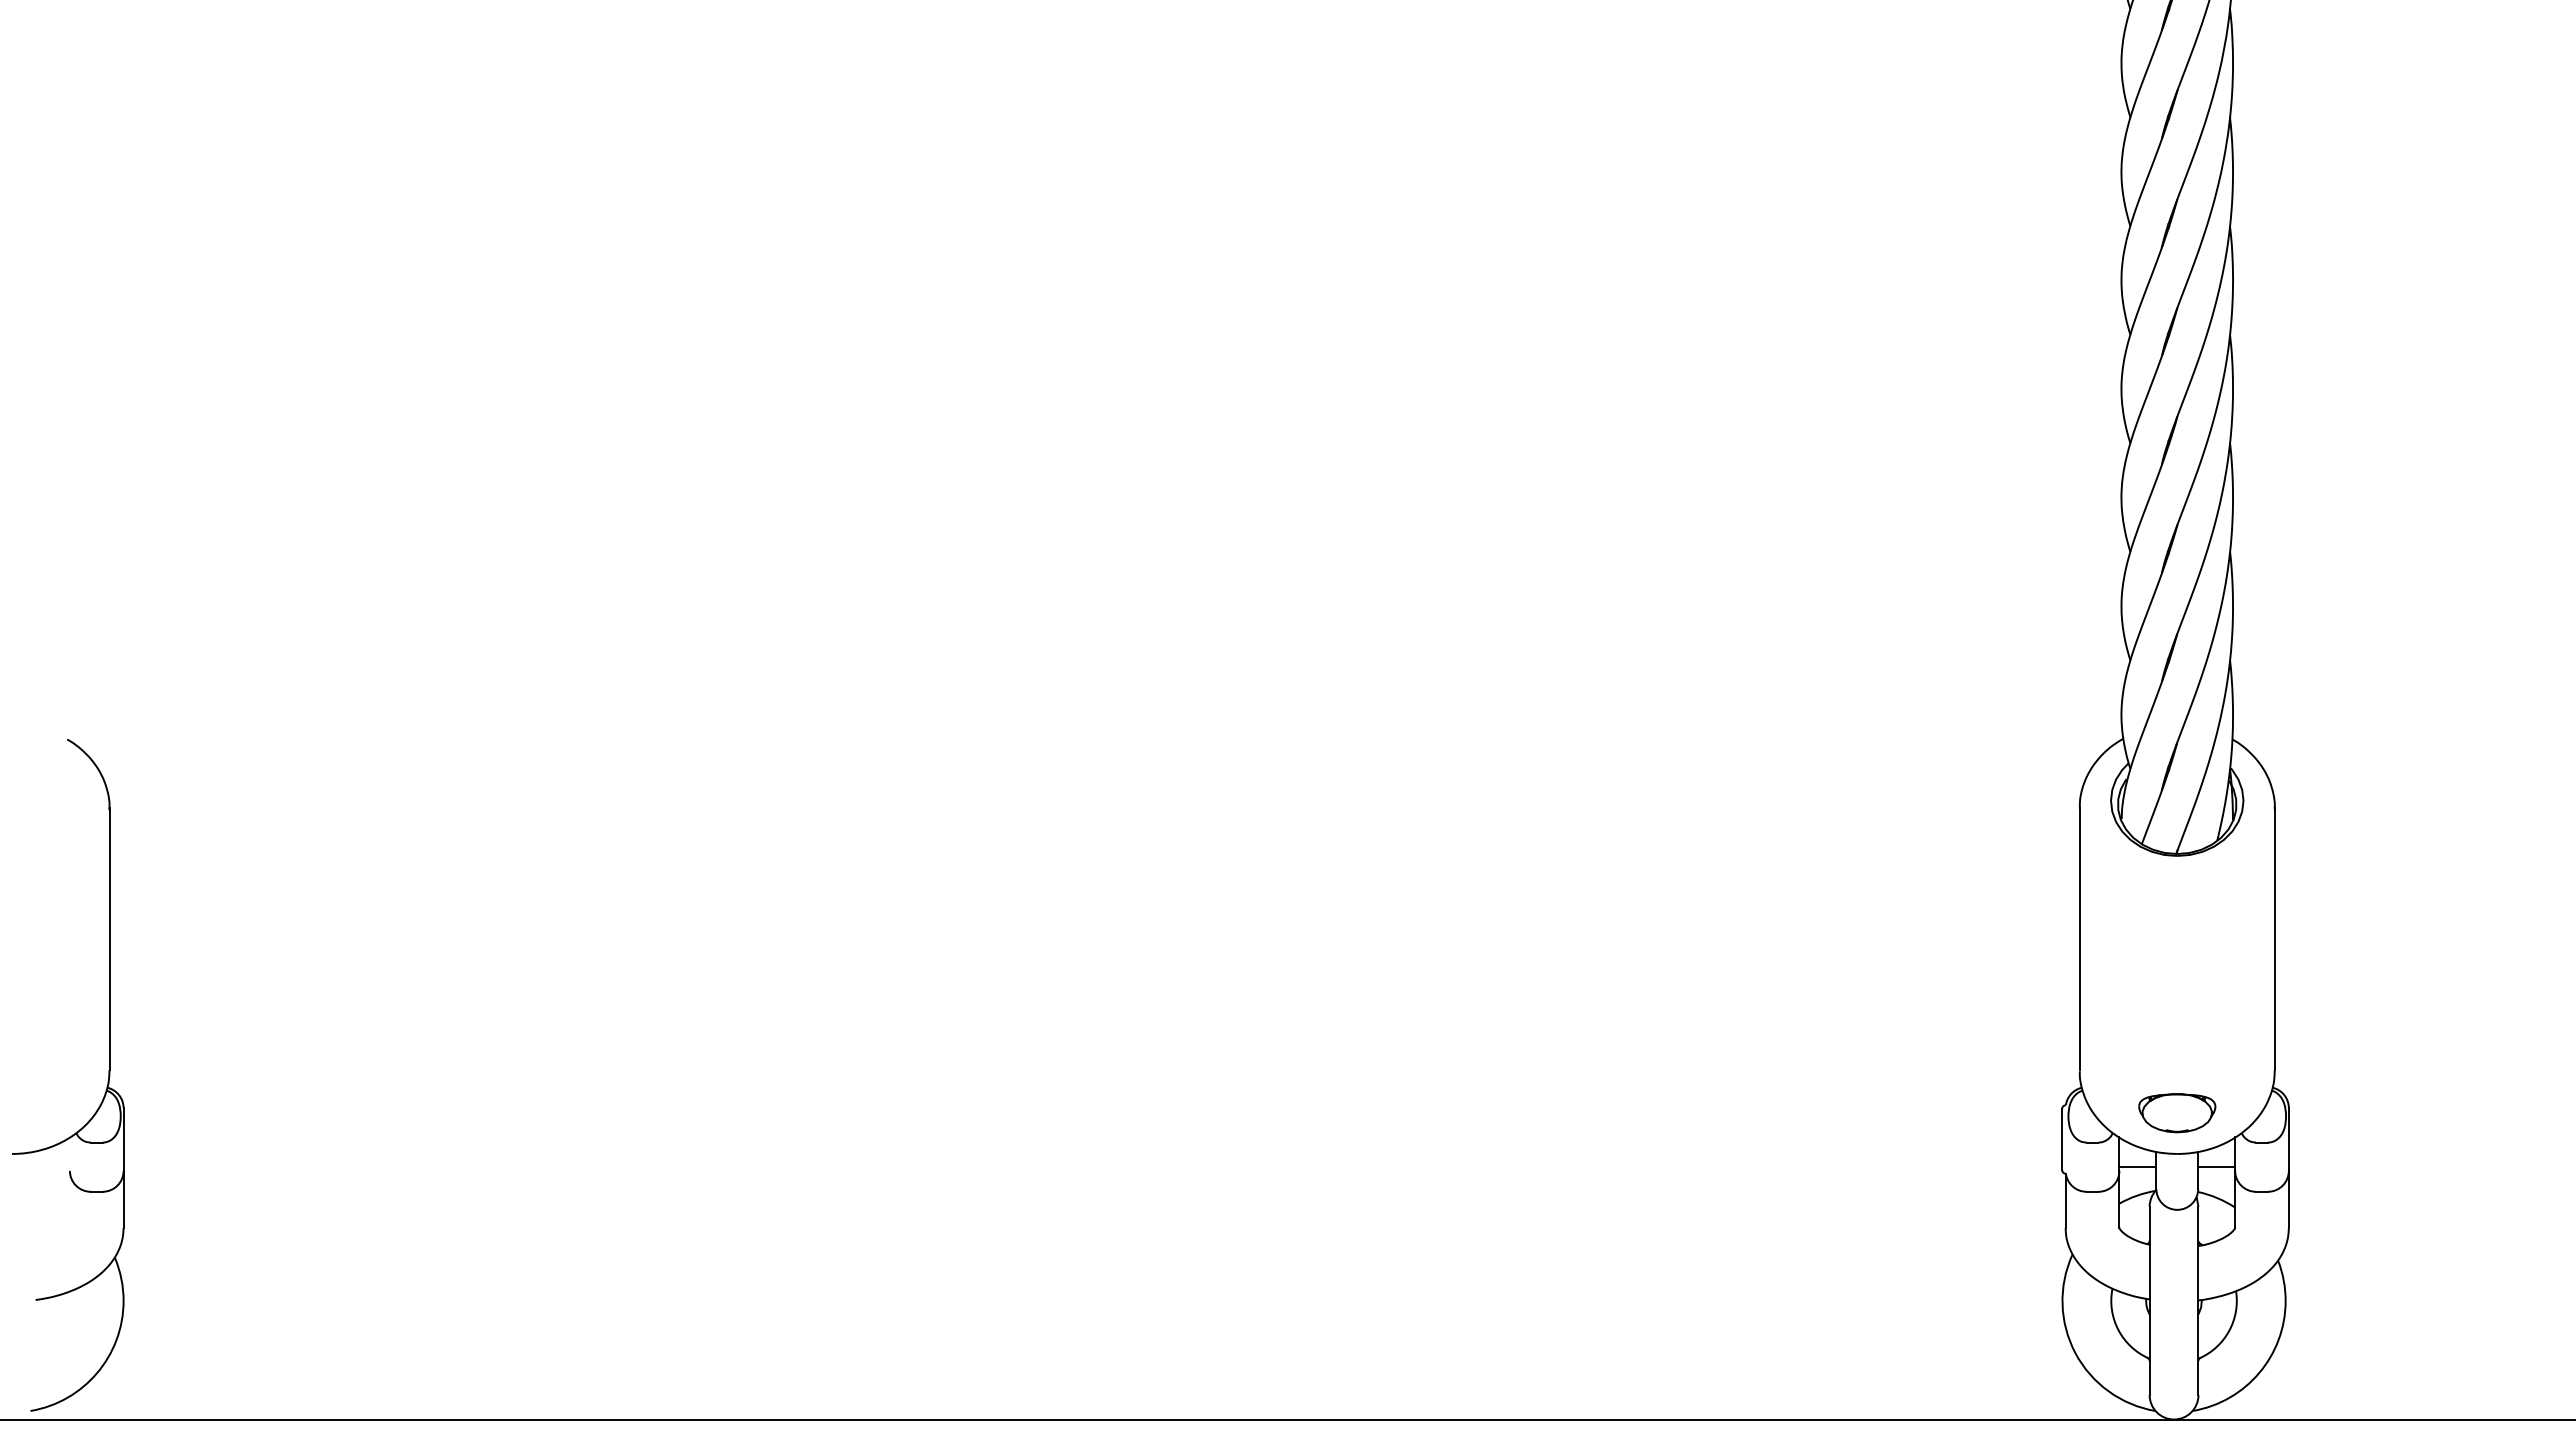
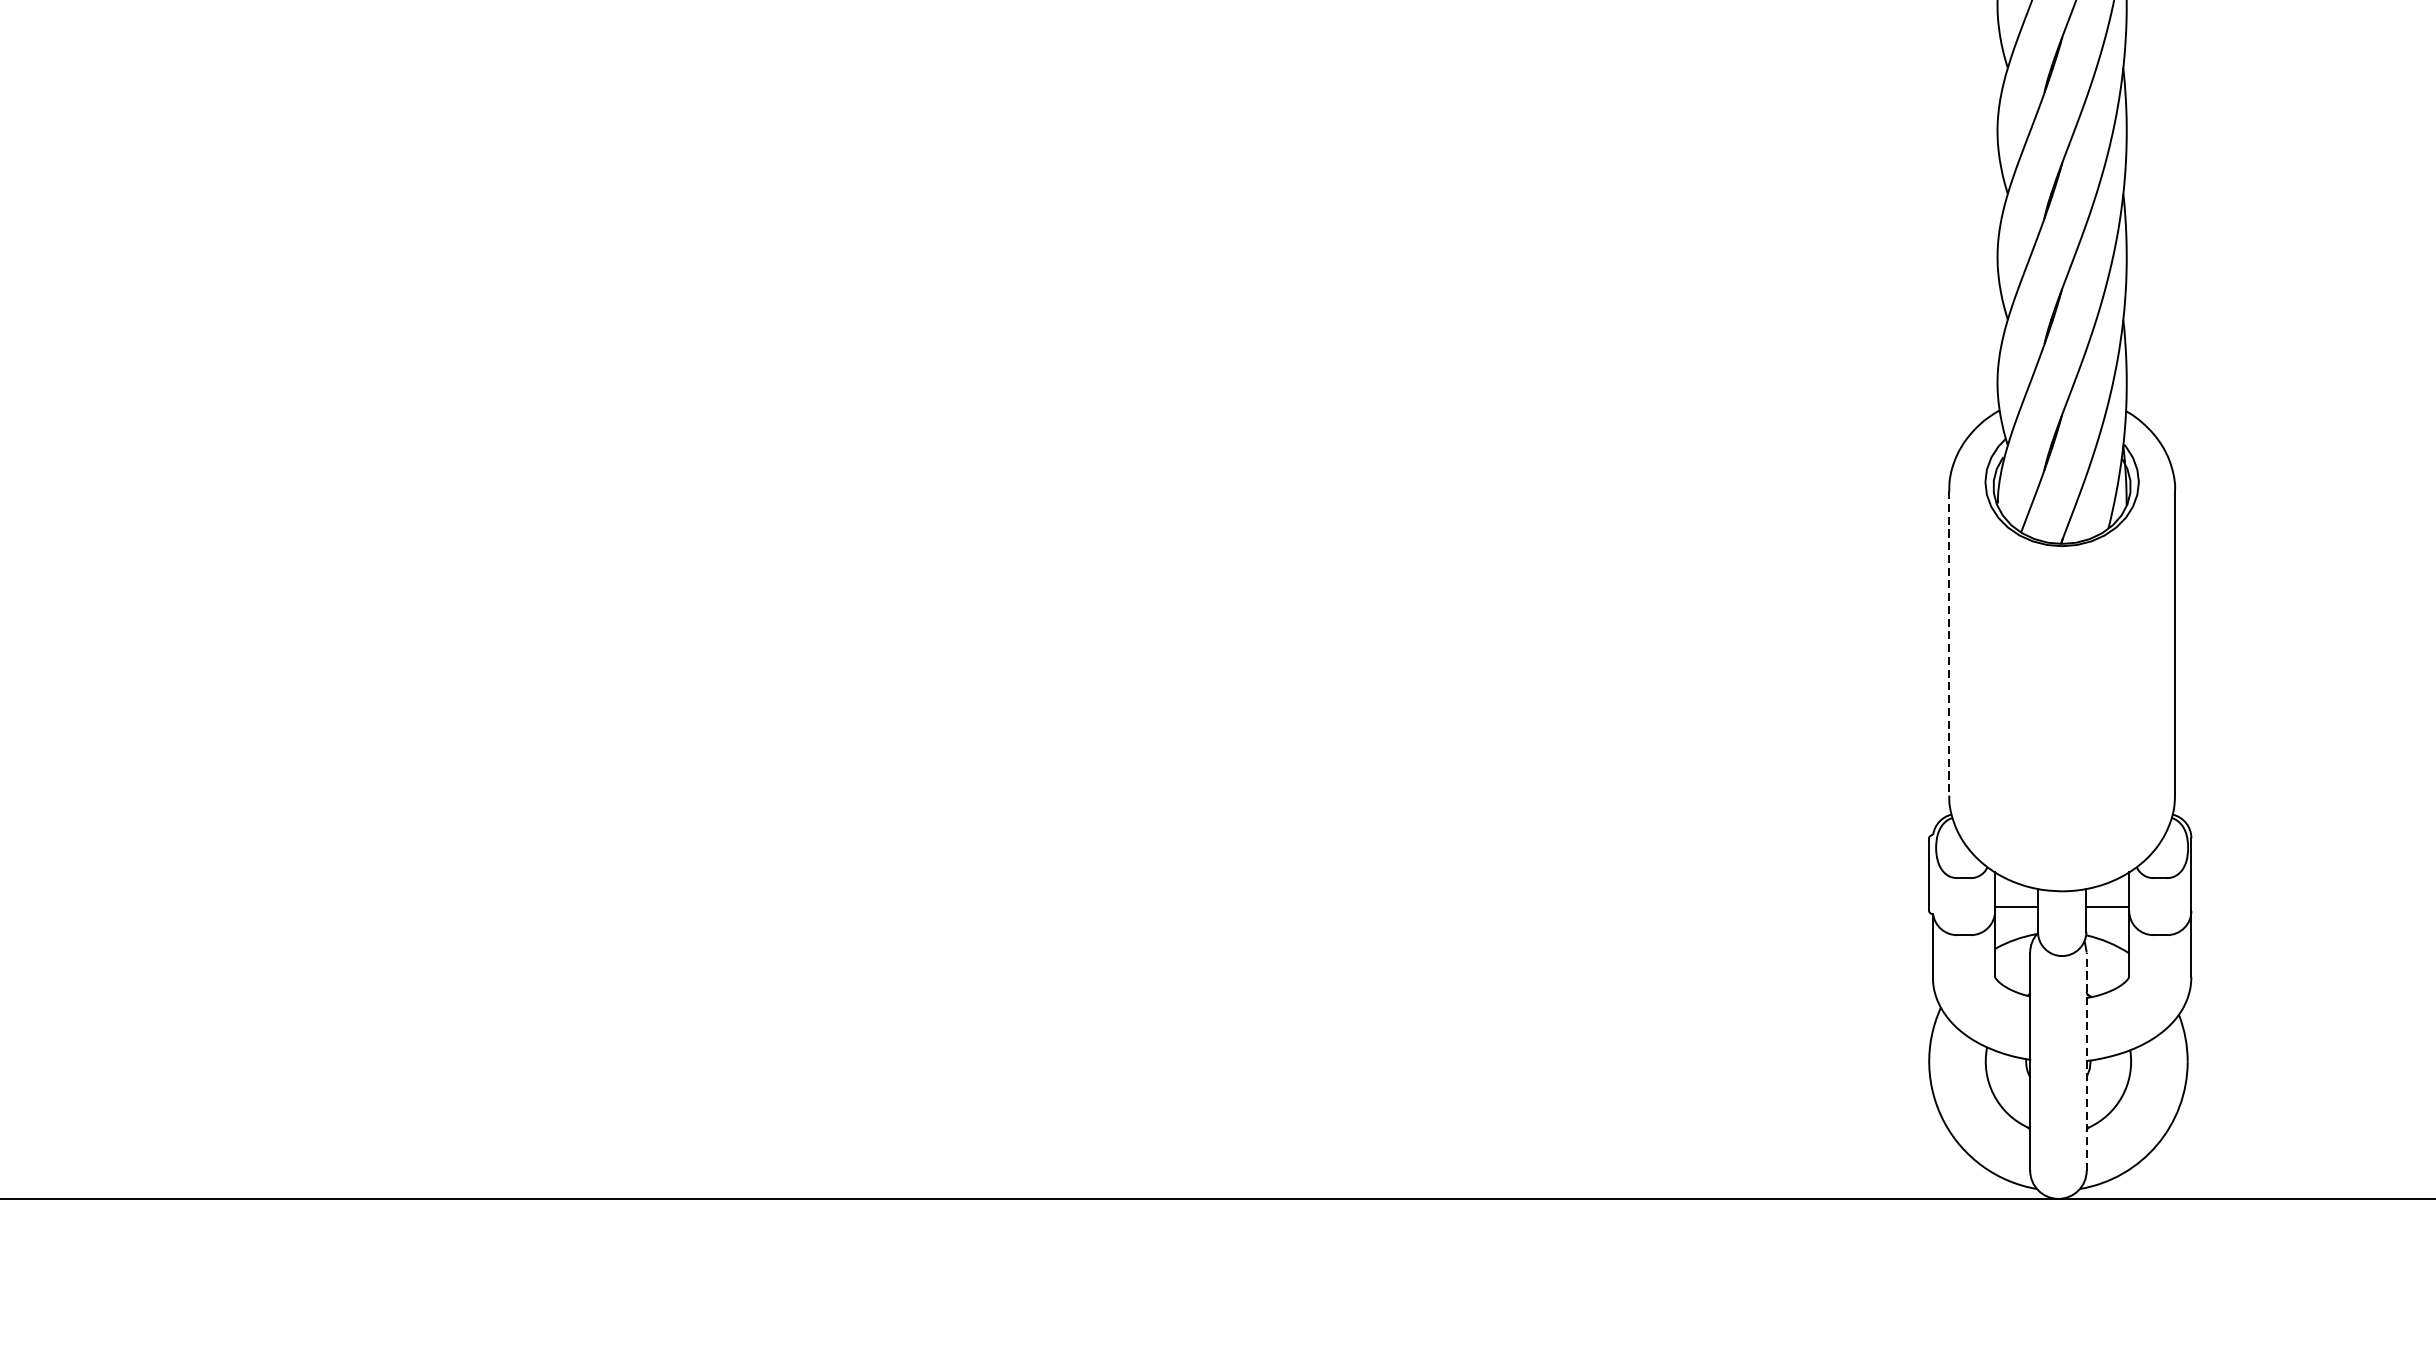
line: (2079, 939) -> (1948, 642), solid -> dashed
part: (2177, 1113) -> (2062, 844), removed
line: (2198, 1300) -> (2086, 1061), solid -> dashed

